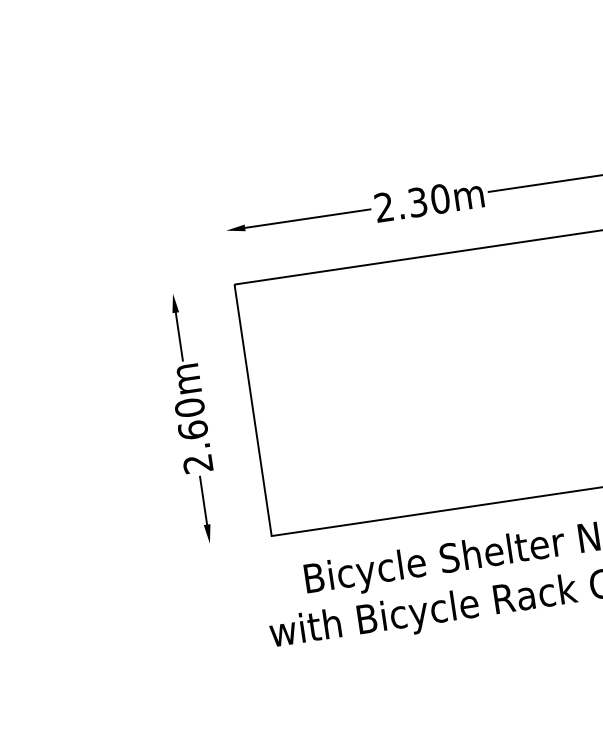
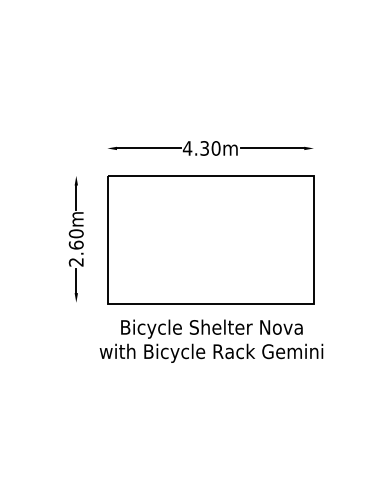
text: (384, 207) -> (187, 148), 2.30m -> 4.30m

